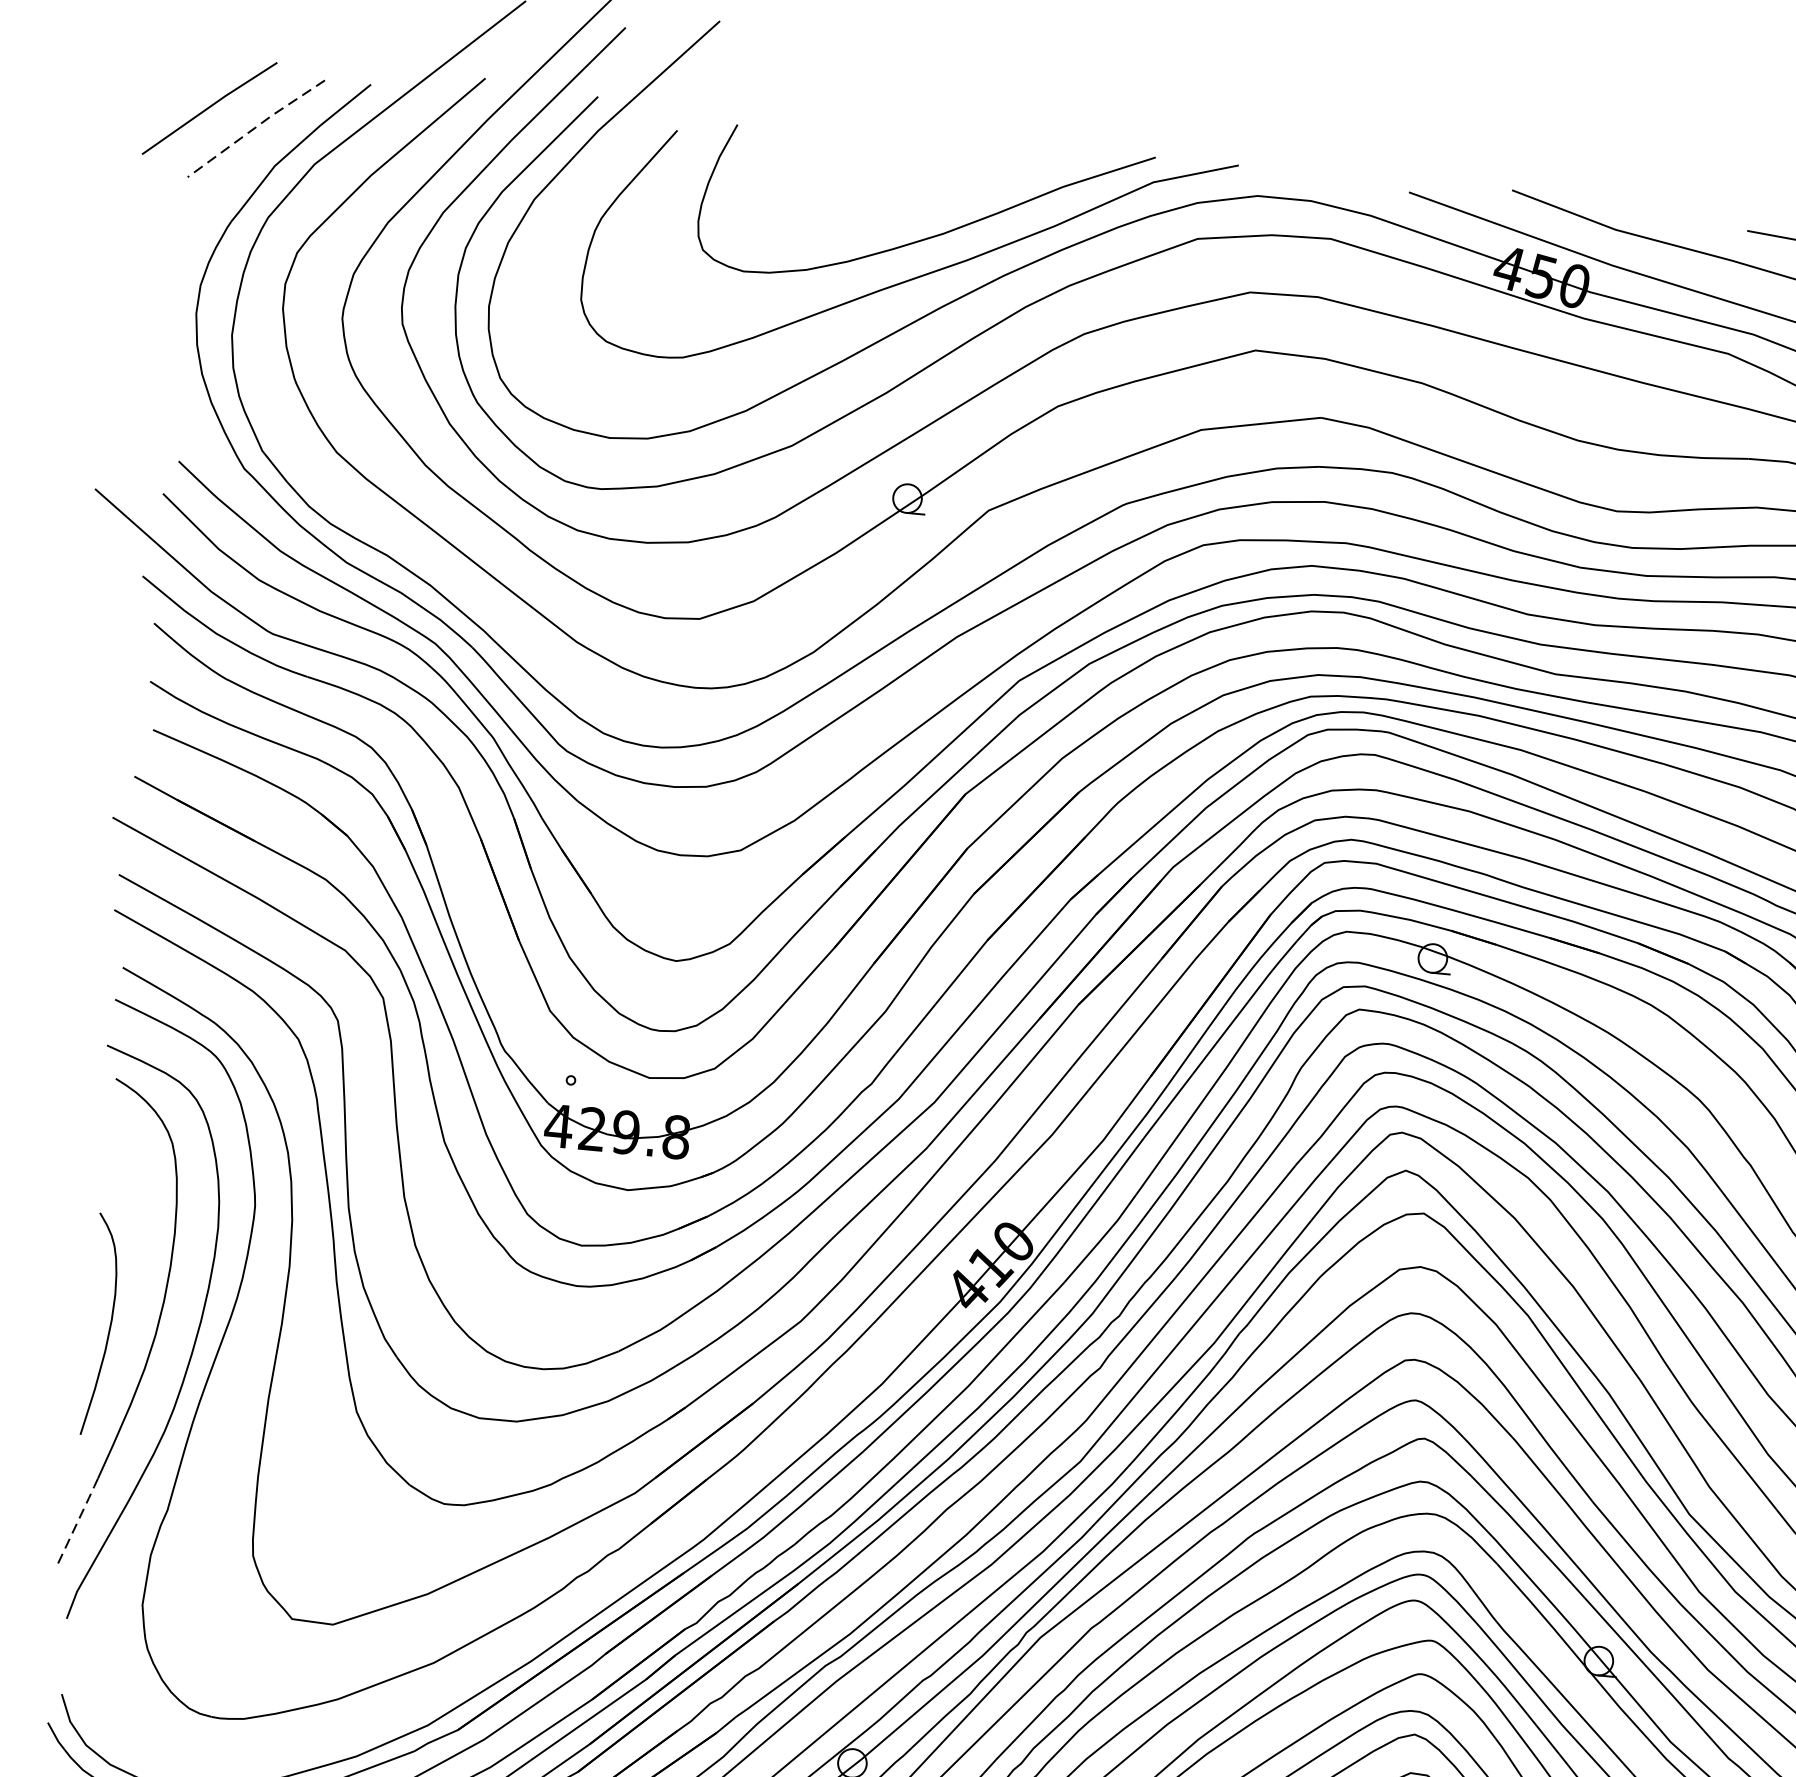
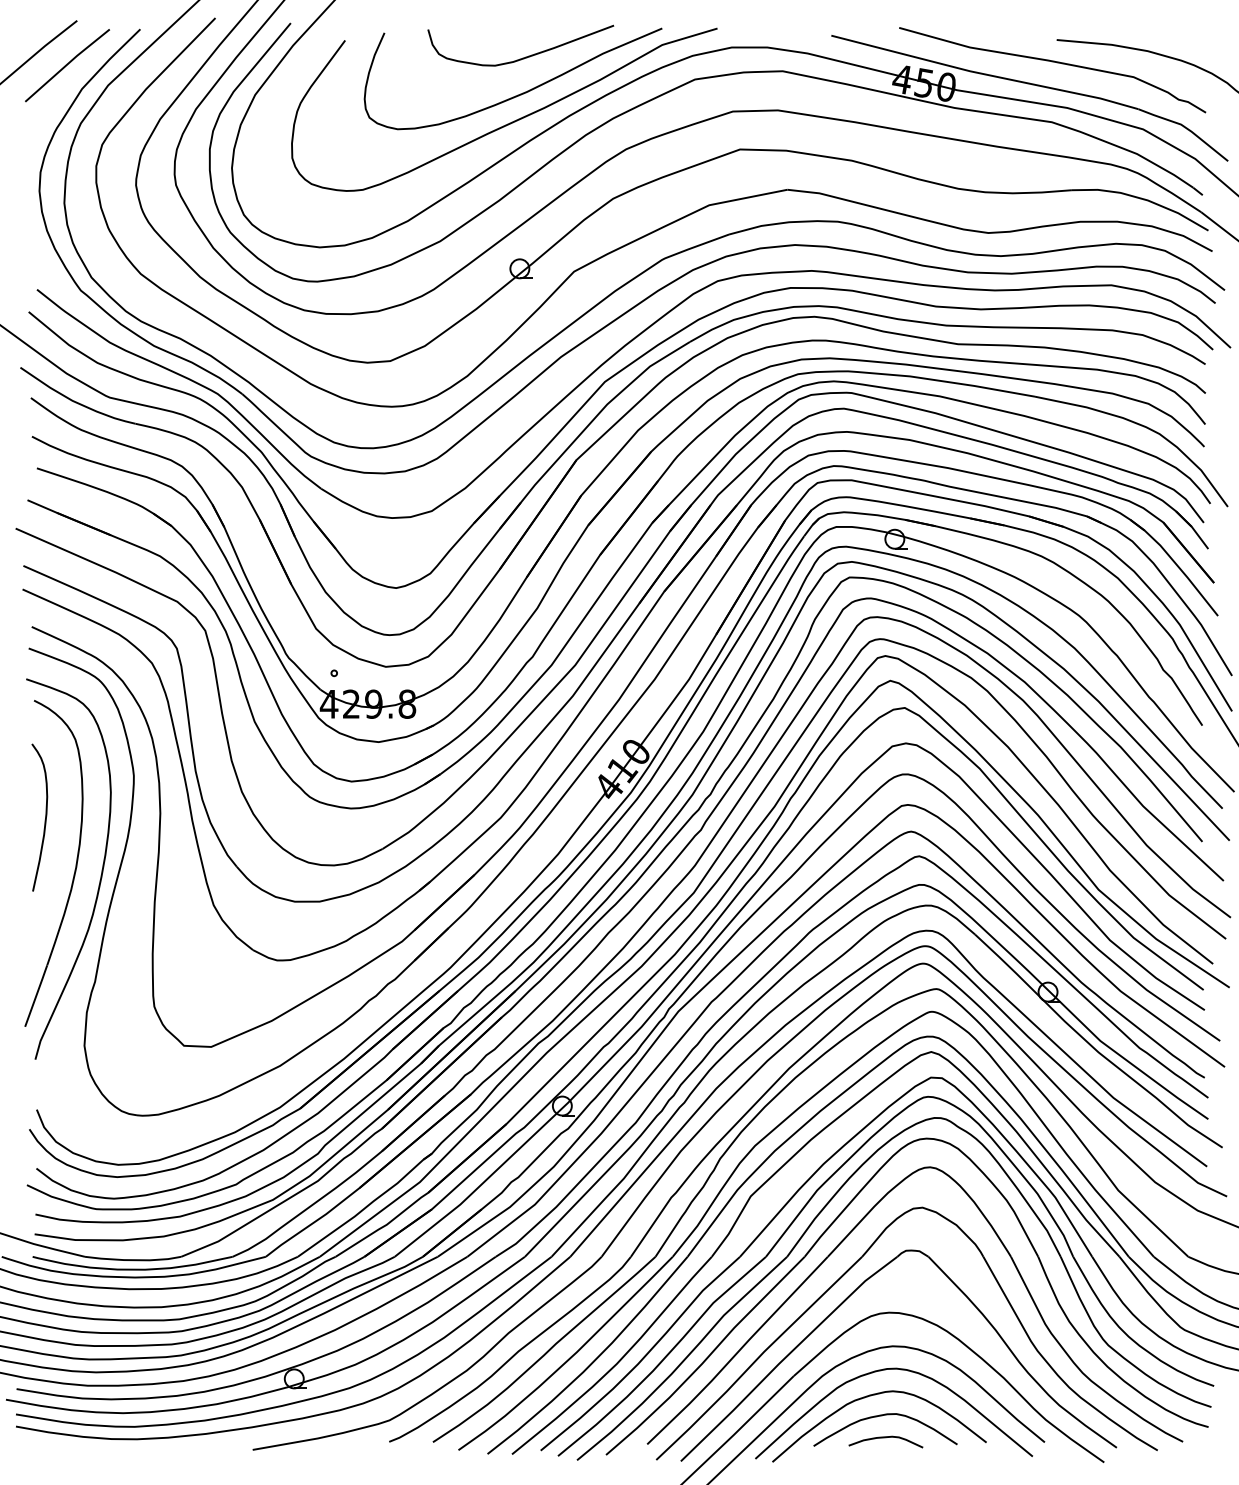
line: (254, 126) -> (66, 64), dashed -> solid
curve: (946, 180) -> (525, 56), added
curve: (107, 1329) -> (44, 820), moved
line: (77, 1522) -> (36, 995), dashed -> solid

